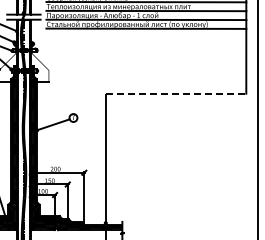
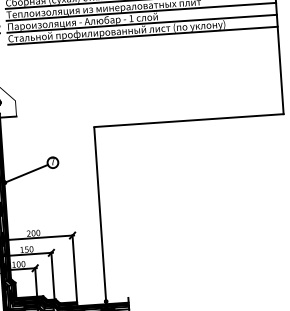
line: (176, 93) -> (189, 120), dashed -> solid

